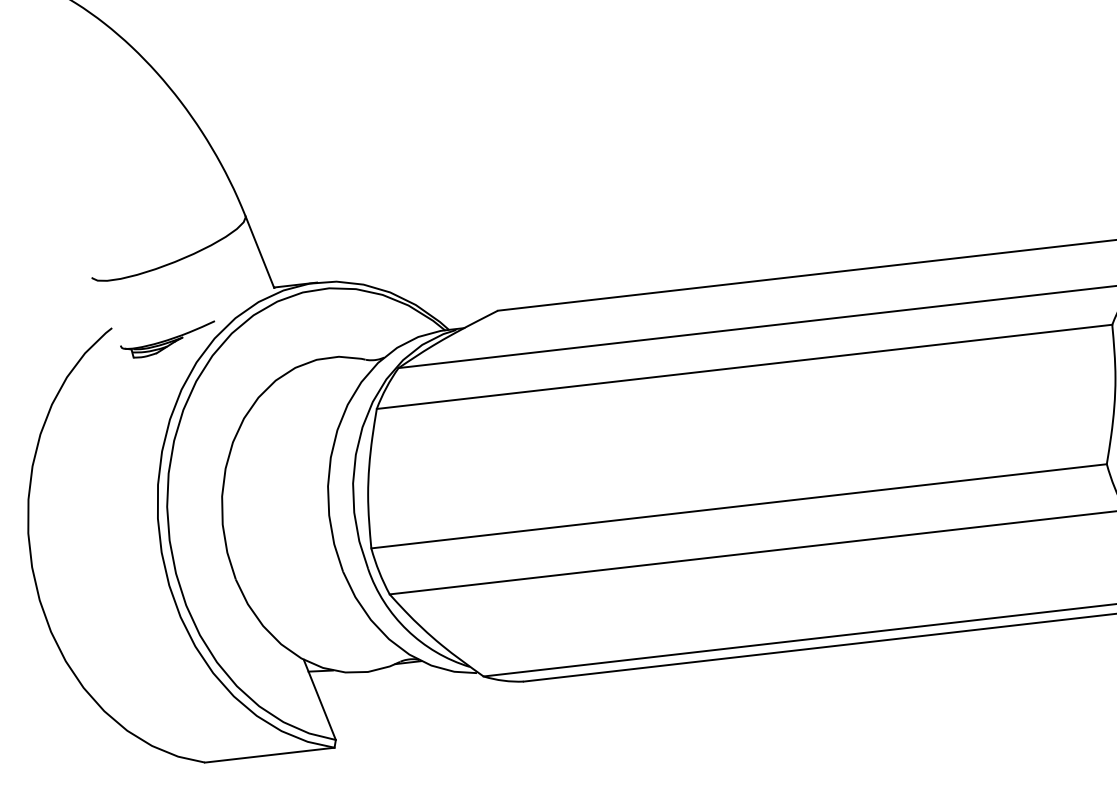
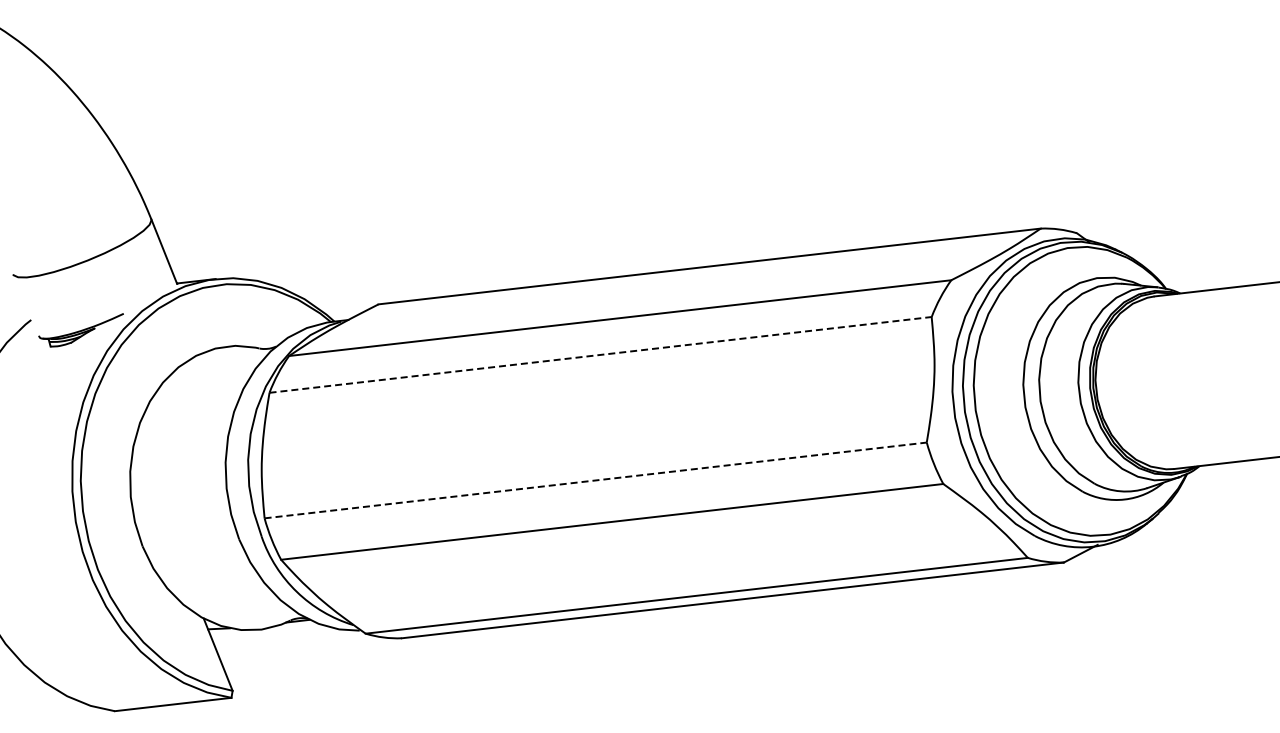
line: (745, 366) -> (601, 354), solid -> dashed
line: (739, 506) -> (596, 480), solid -> dashed

